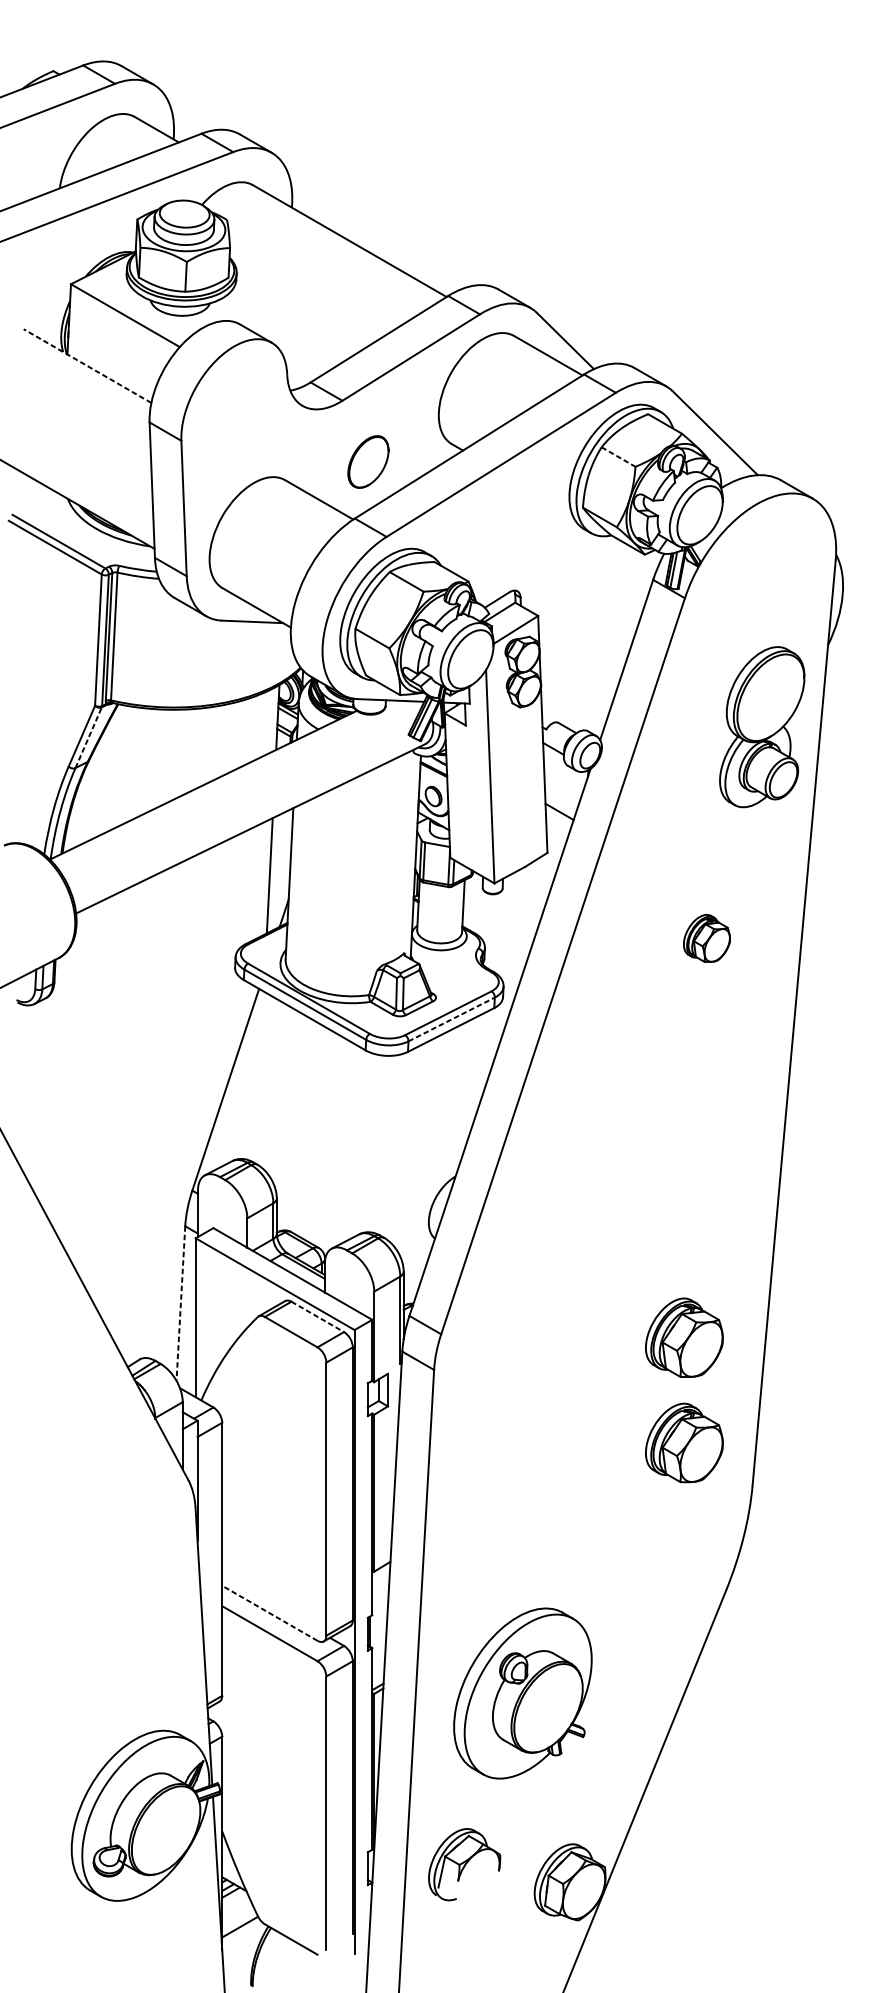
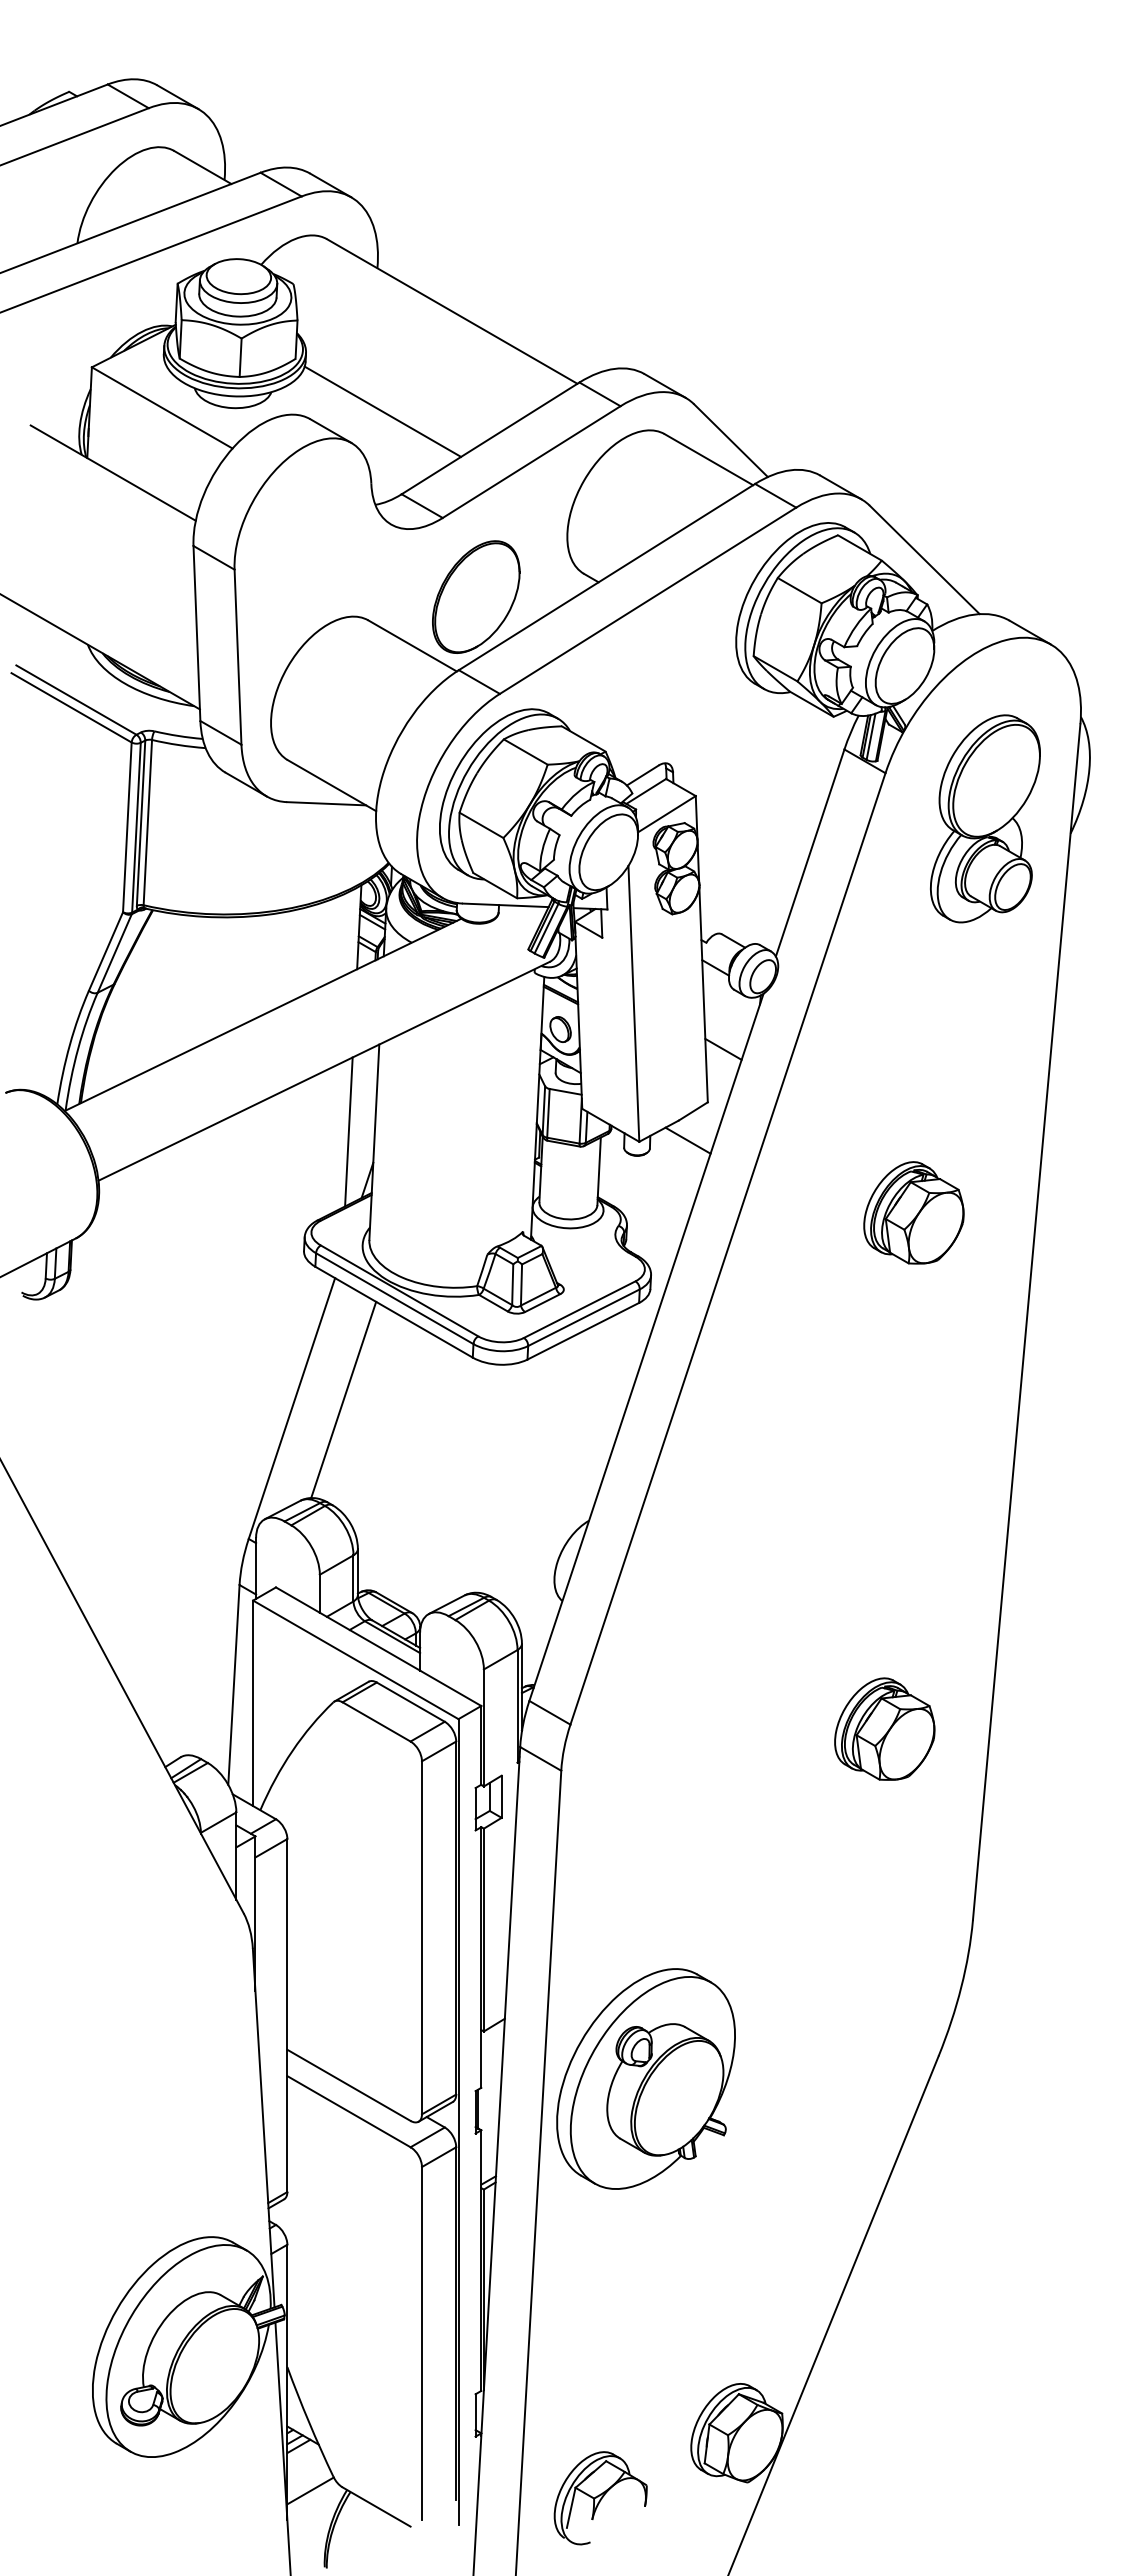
line: (295, 318) -> (382, 411), added
line: (86, 365) -> (112, 472), dashed -> solid
line: (619, 456) -> (800, 590), dashed -> solid
part: (368, 461) -> (476, 596), size x1.67
part: (762, 726) -> (985, 818), moved
line: (88, 737) -> (114, 953), dashed -> solid
line: (531, 882) -> (687, 1140), added
part: (706, 938) -> (913, 1212), size x1.67
line: (451, 1019) -> (583, 1317), dashed -> solid
line: (265, 1082) -> (343, 1399), added
line: (180, 1304) -> (233, 1685), dashed -> solid
line: (318, 1317) -> (411, 1702), dashed -> solid
part: (684, 1442) -> (884, 1864), removed
line: (269, 1613) -> (348, 2085), dashed -> solid
part: (522, 1693) -> (645, 2078), moved
part: (464, 1864) -> (600, 2498), moved

